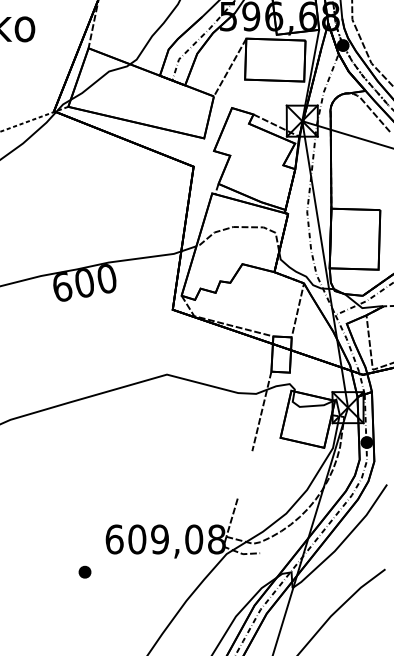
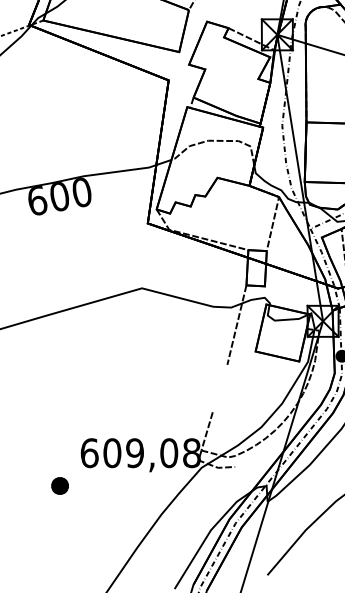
part: (84, 571) -> (59, 485), size x1.4

